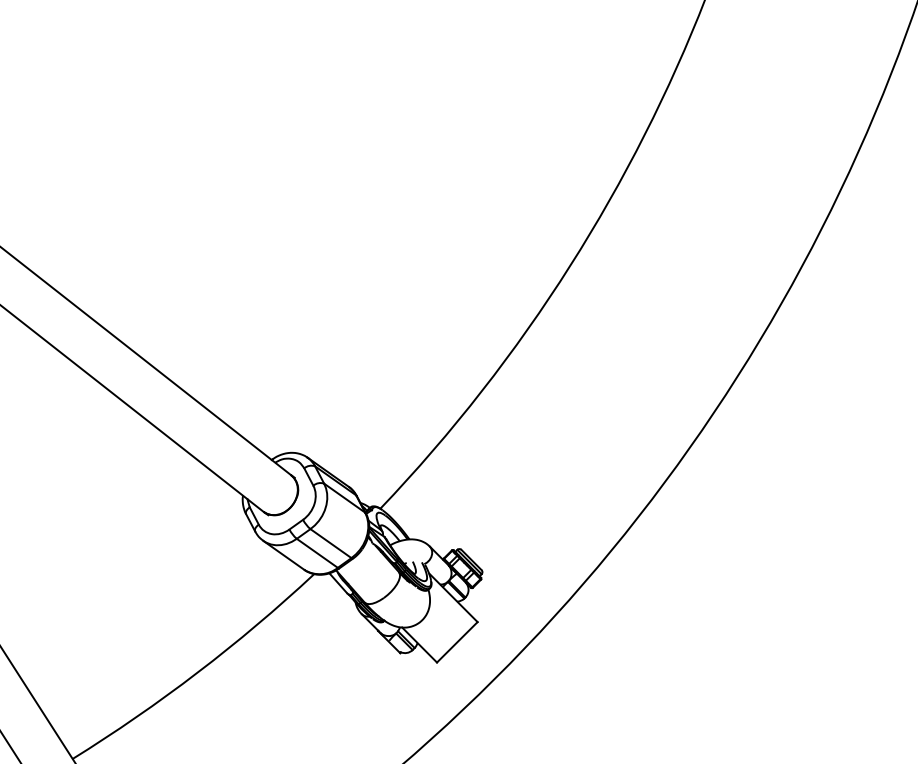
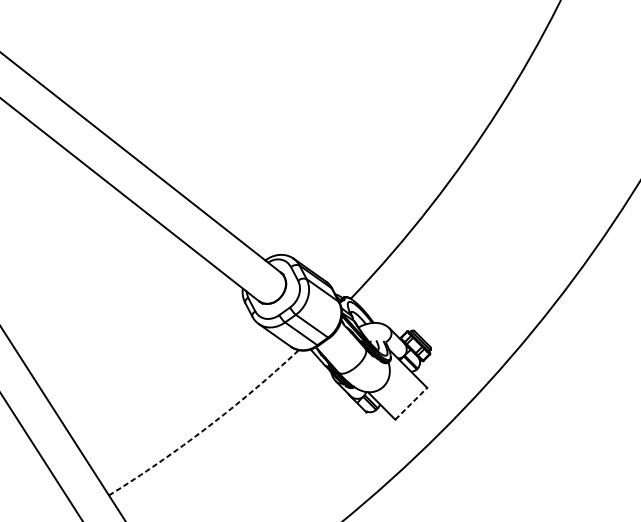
line: (457, 642) -> (411, 403), solid -> dashed
arc: (197, 672) -> (207, 427), solid -> dashed

